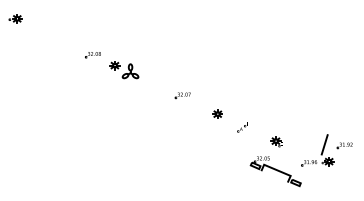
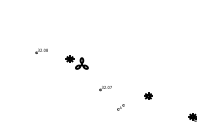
part: (92, 55) -> (41, 51), moved
part: (182, 95) -> (105, 88), moved
part: (242, 127) -> (121, 106), moved

